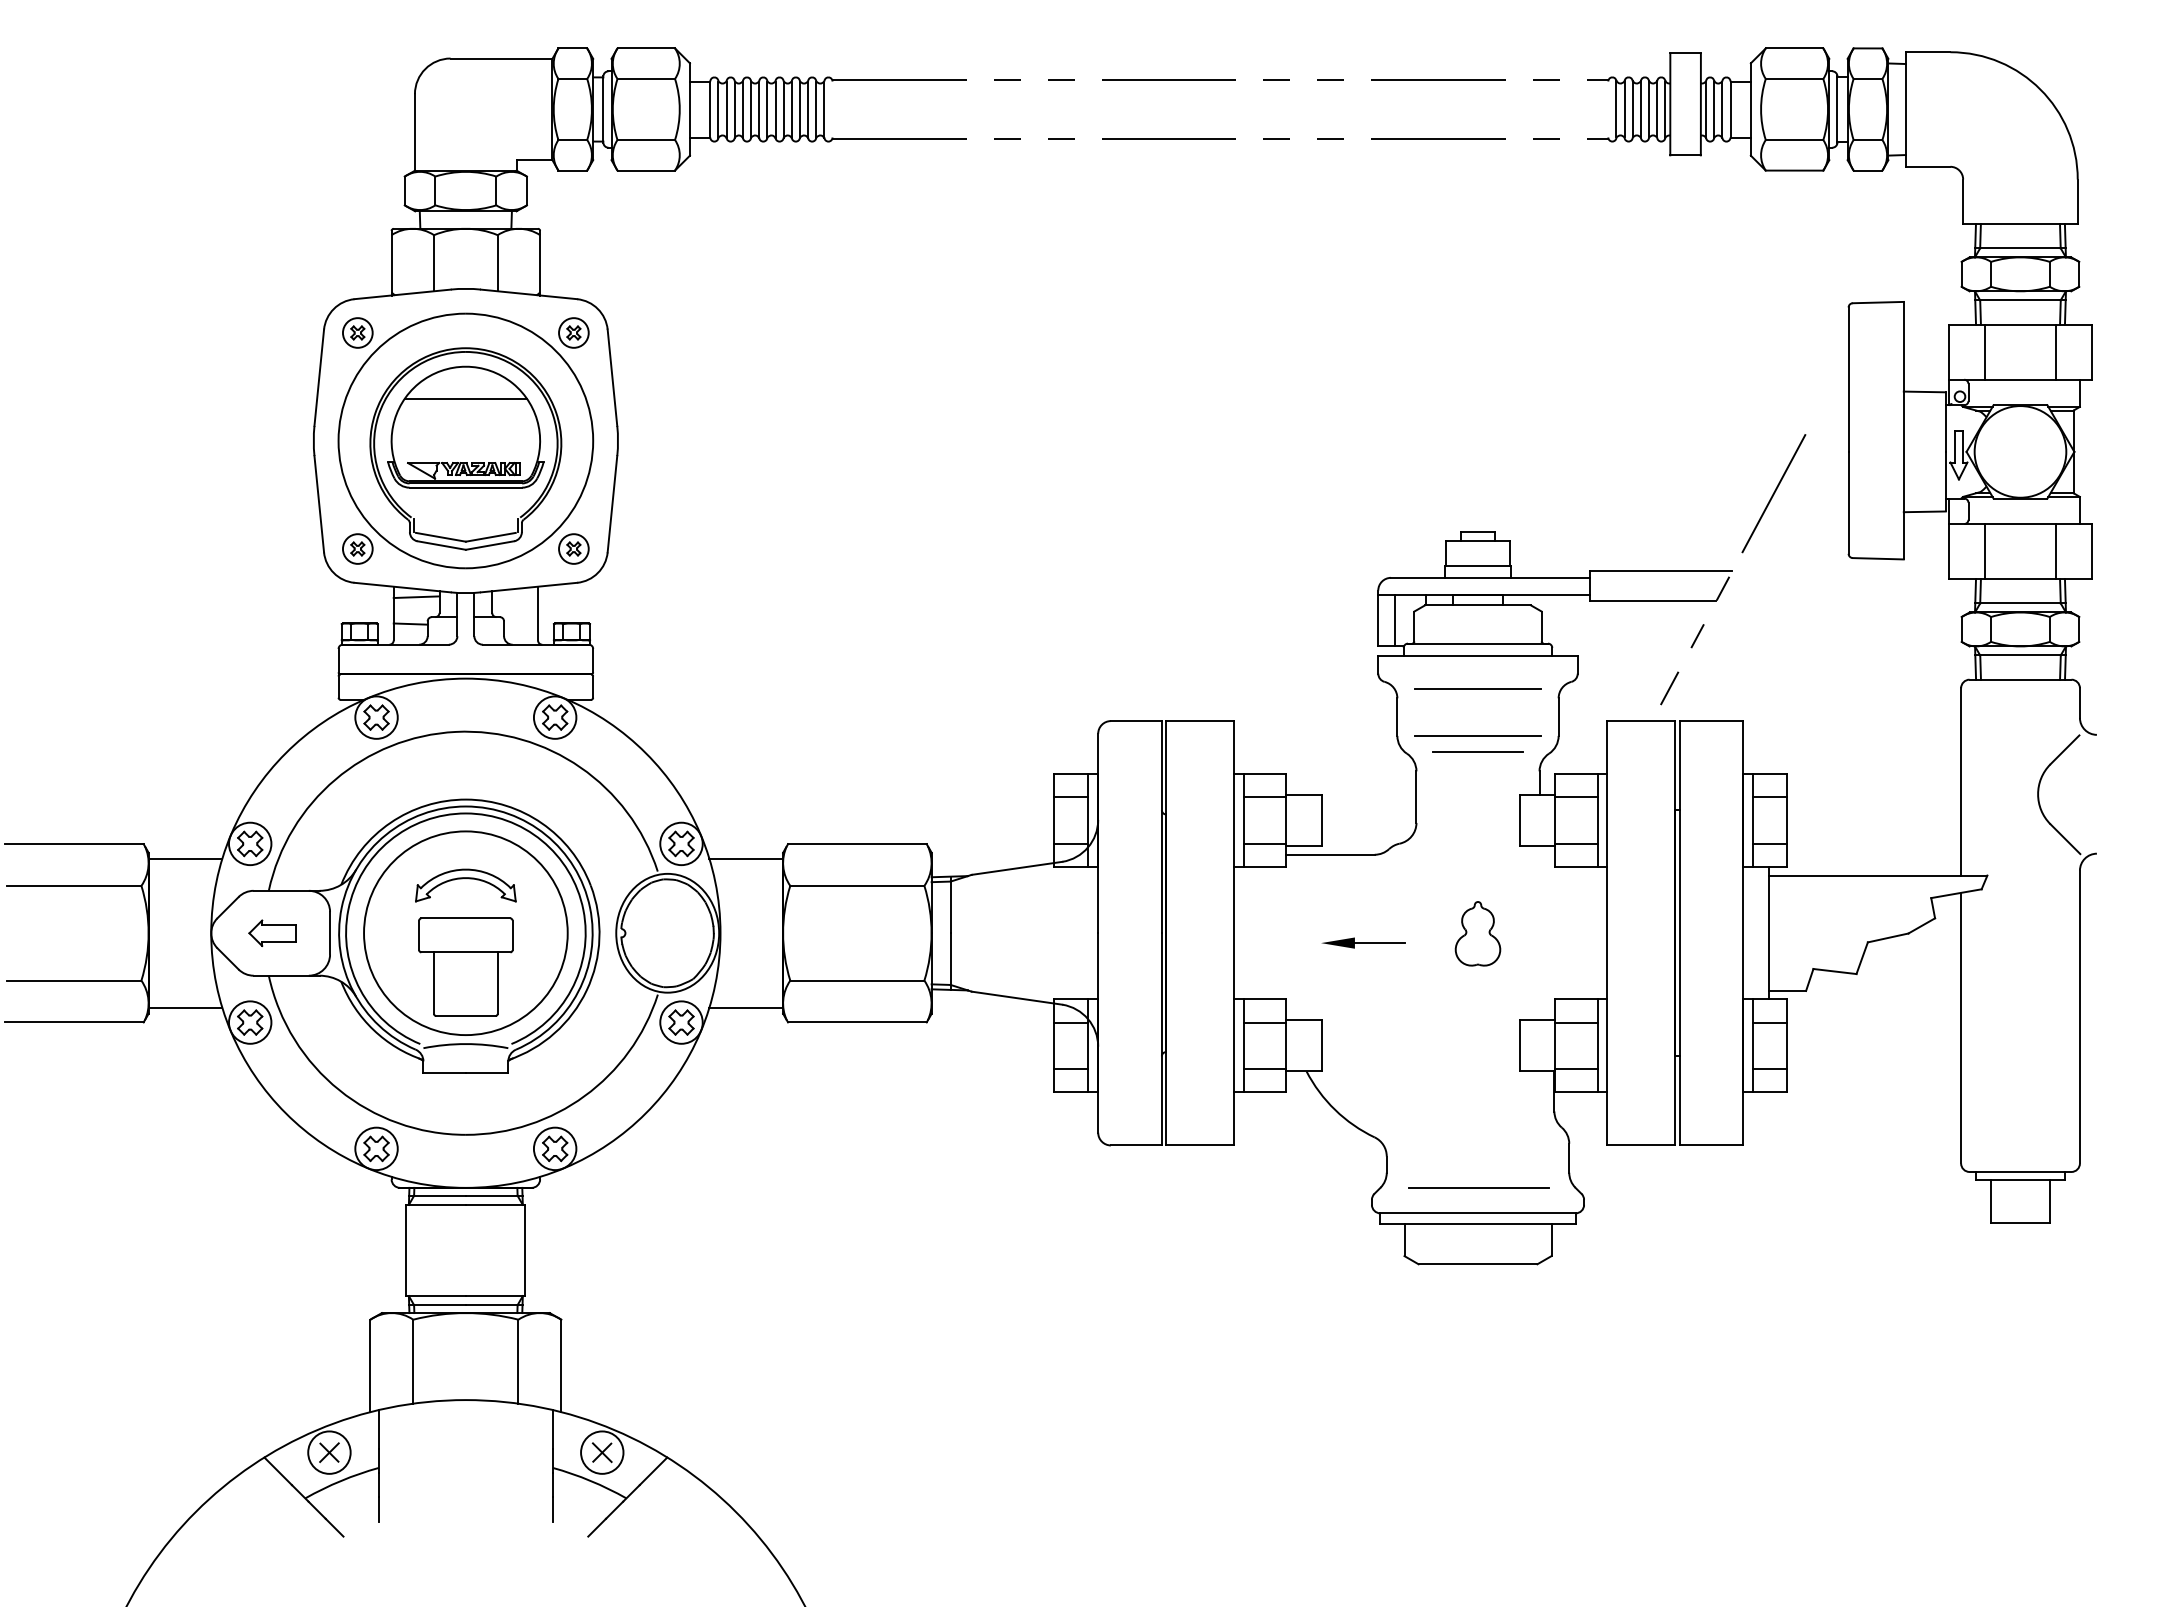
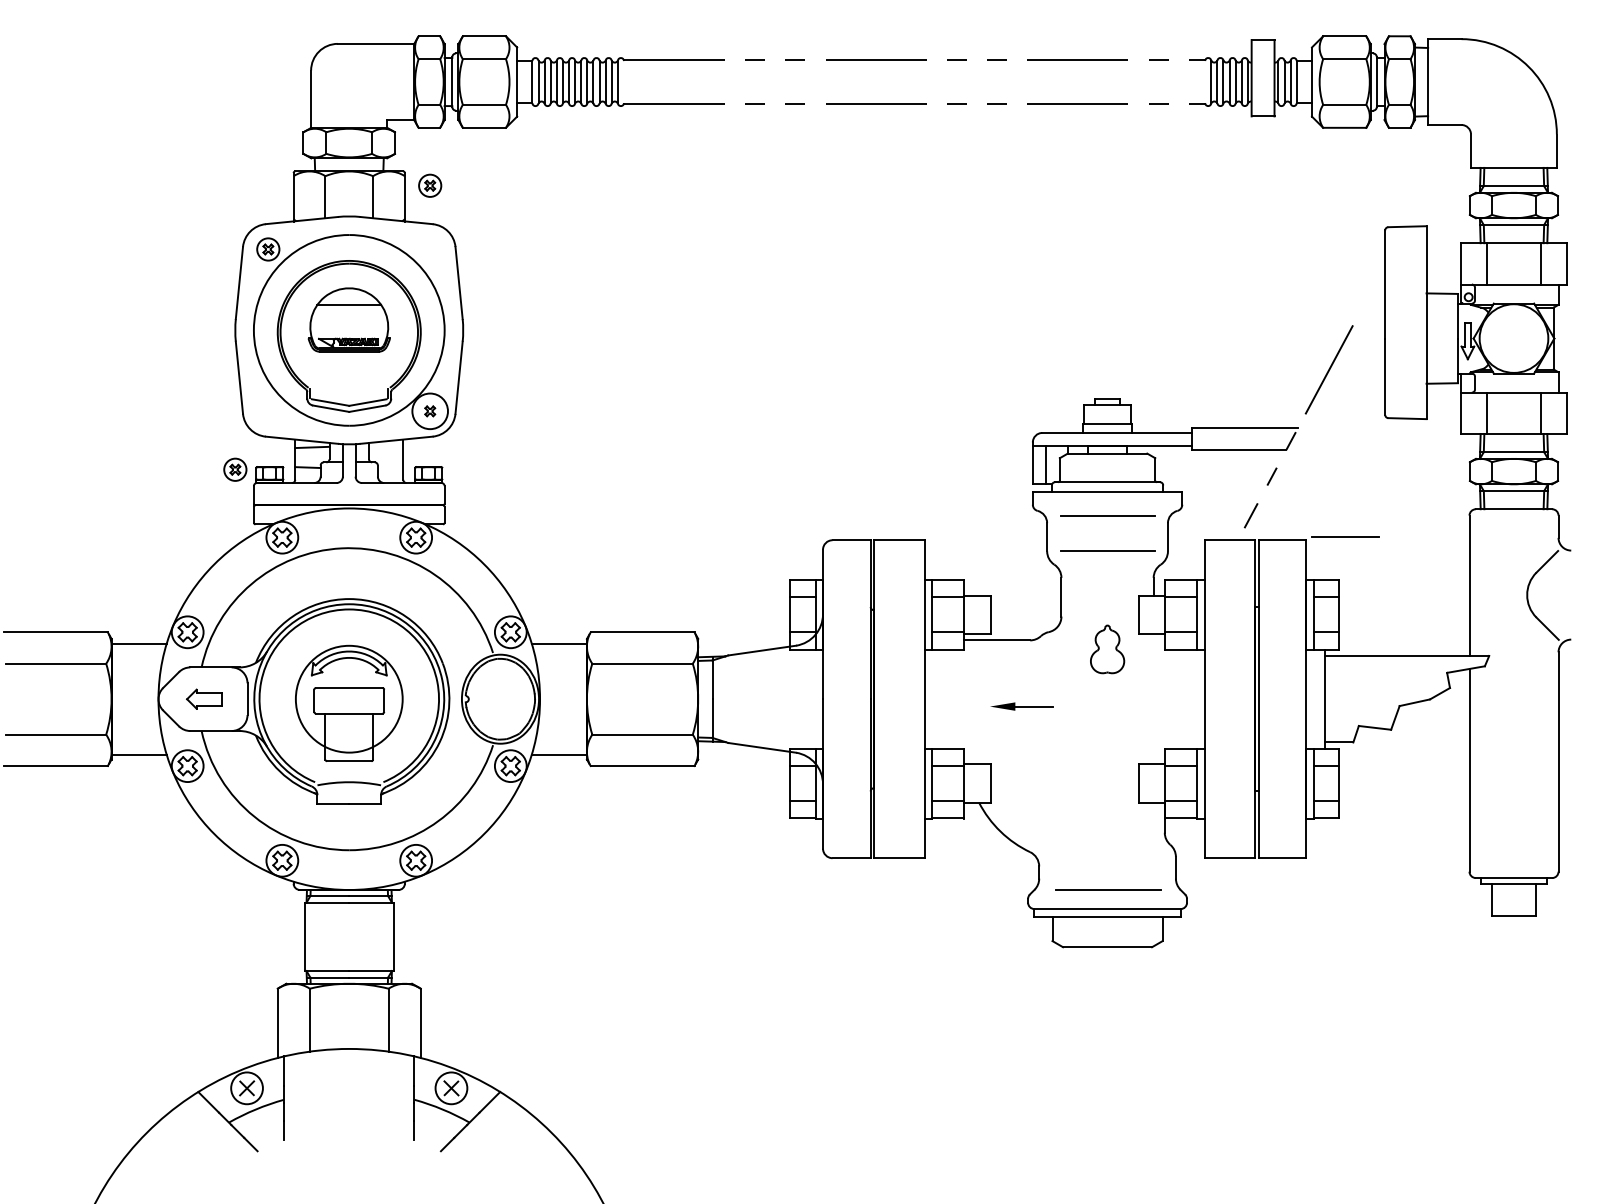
part: (573, 332) -> (429, 185), moved
part: (465, 426) -> (348, 319), size x0.7
part: (357, 548) -> (235, 469), moved
circle: (573, 548) -> (429, 410), size x1.6
line: (1477, 751) -> (1345, 536), moved
circle: (465, 933) -> (348, 699), size x0.7
part: (1477, 933) -> (1107, 649), moved

